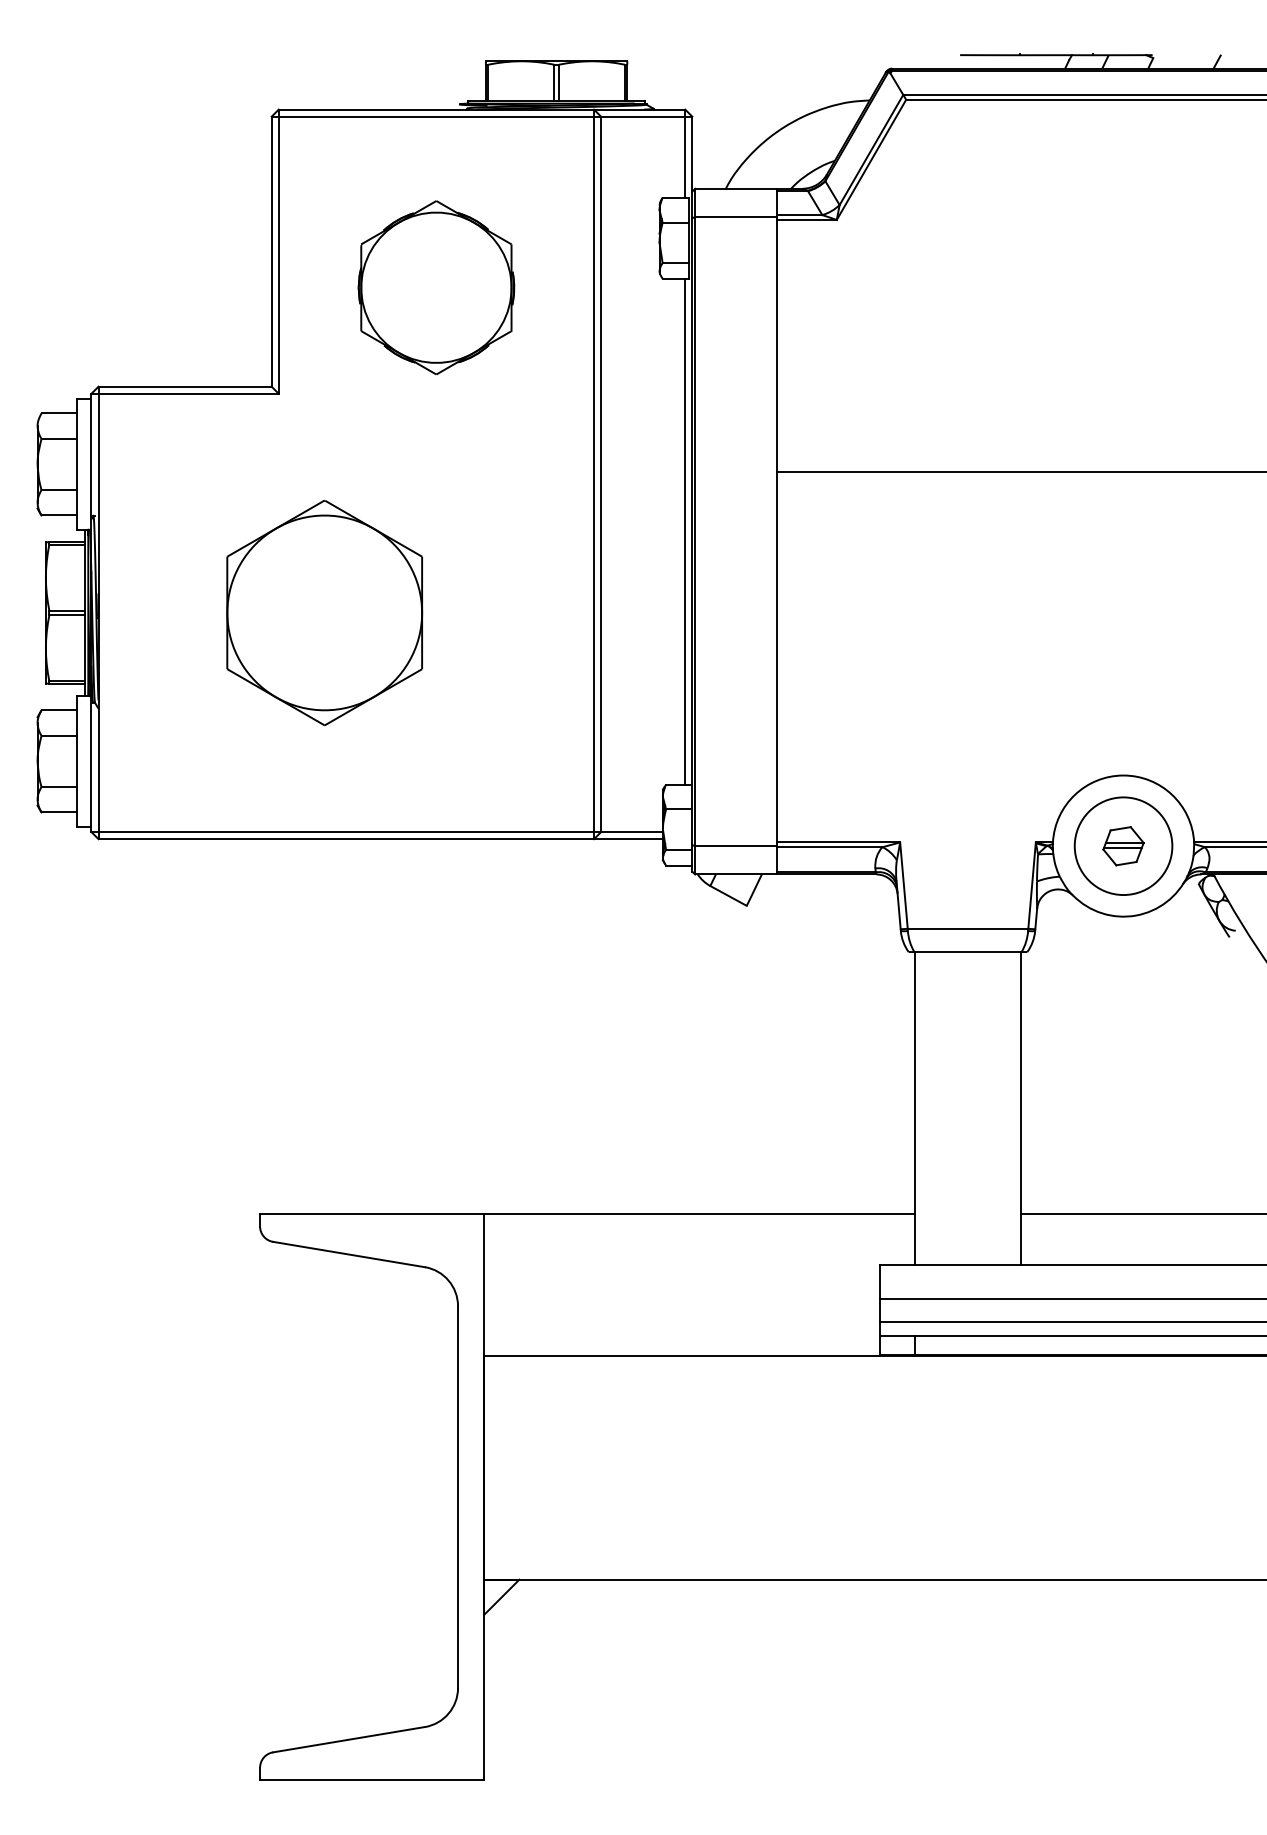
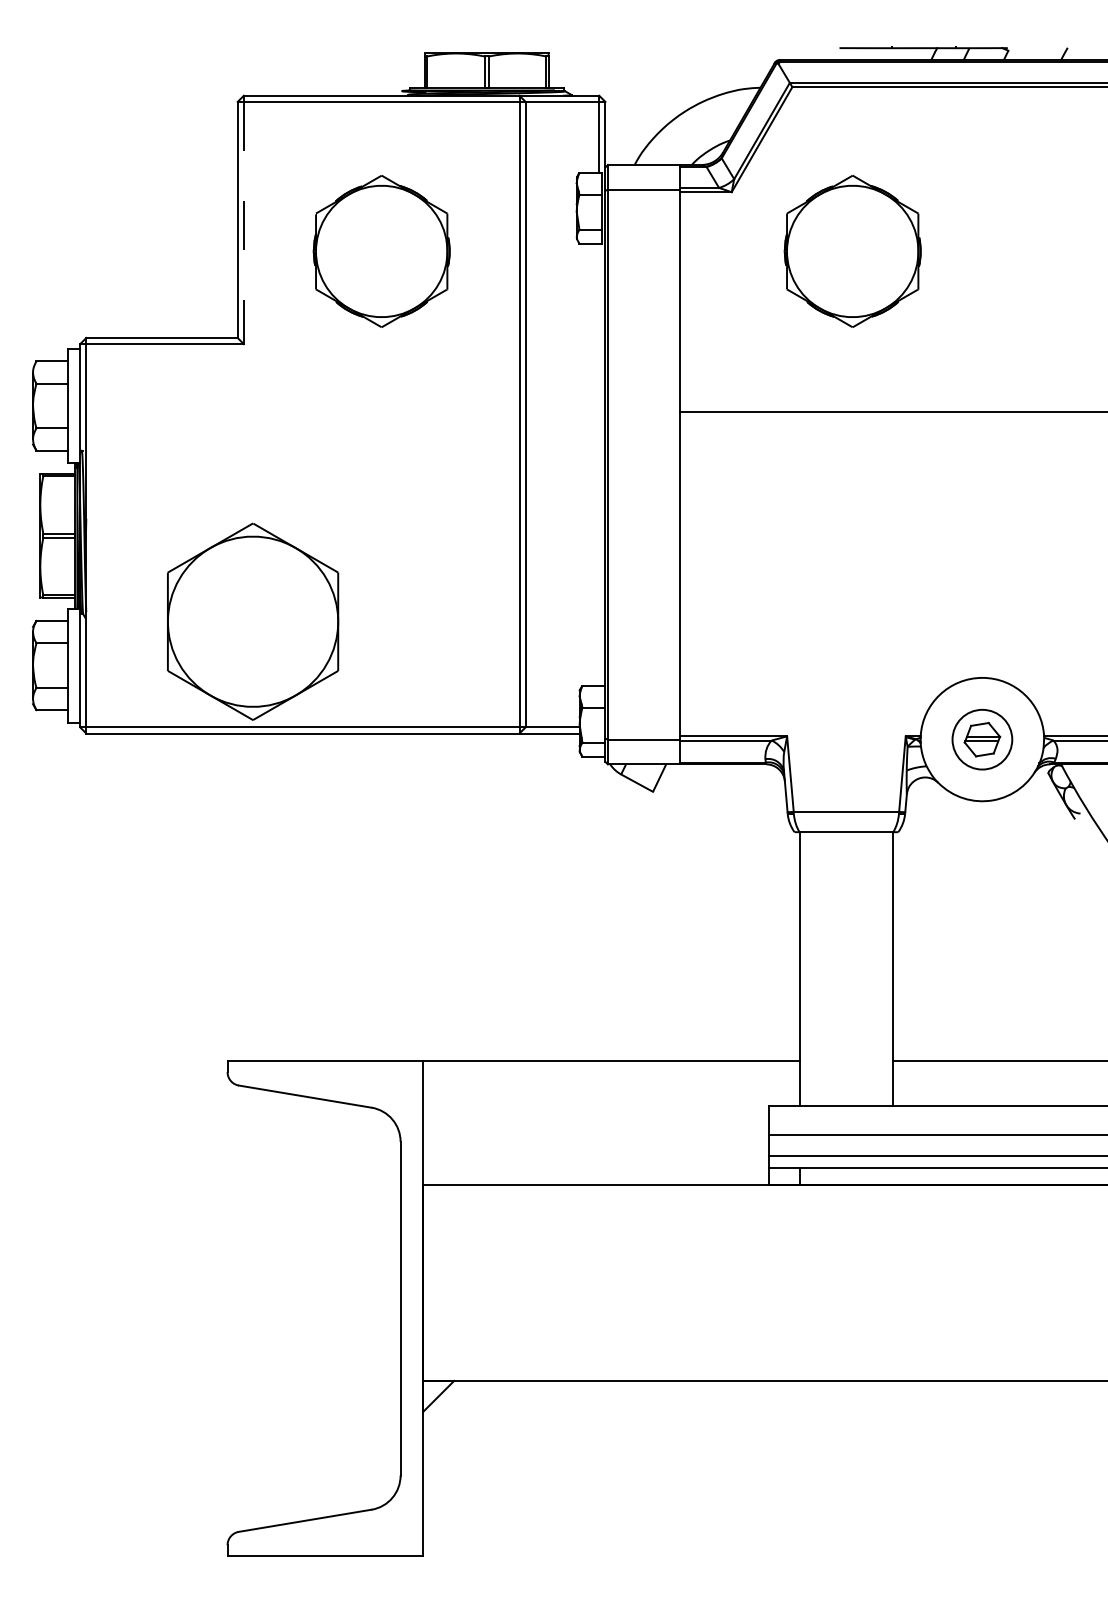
line: (278, 255) -> (243, 223), solid -> dashed
part: (974, 287) -> (852, 251), added
line: (685, 531) -> (599, 464), removed
part: (325, 612) -> (253, 621), moved
circle: (1123, 846) -> (982, 739), size x0.7

